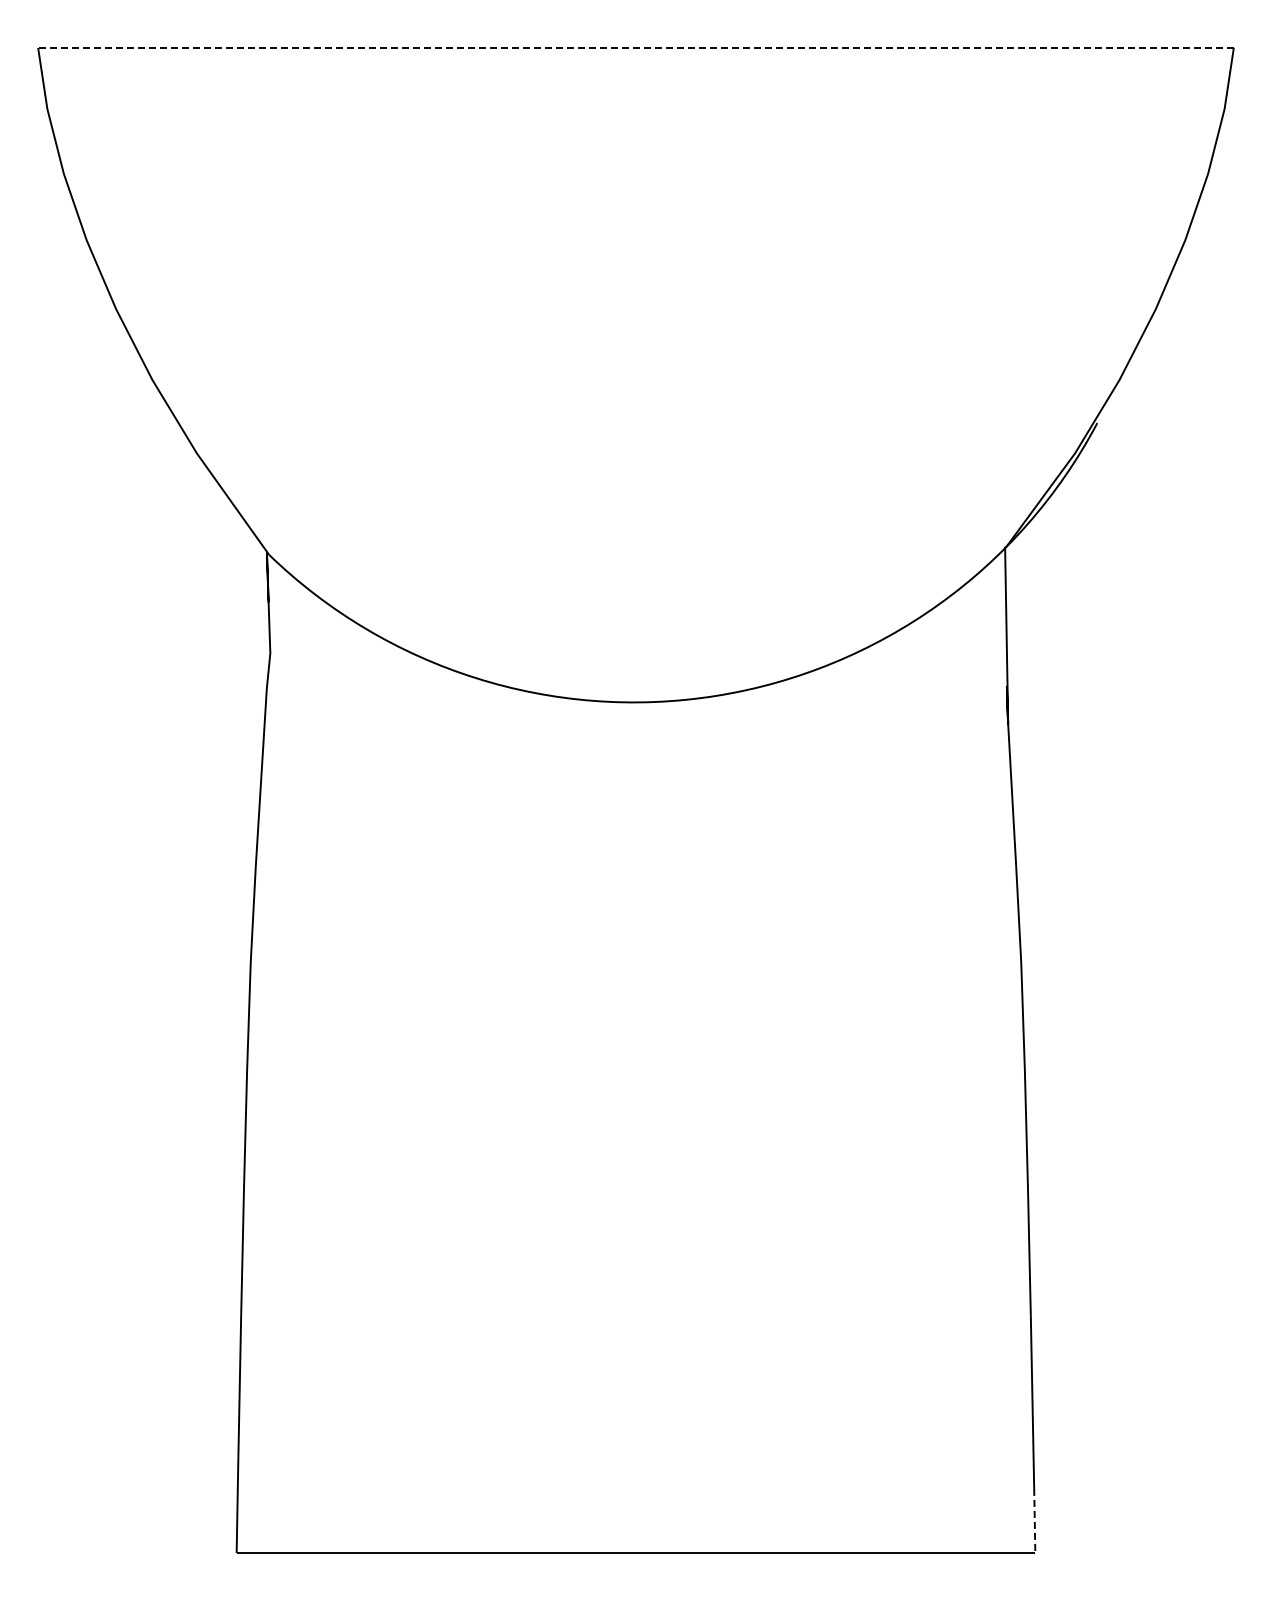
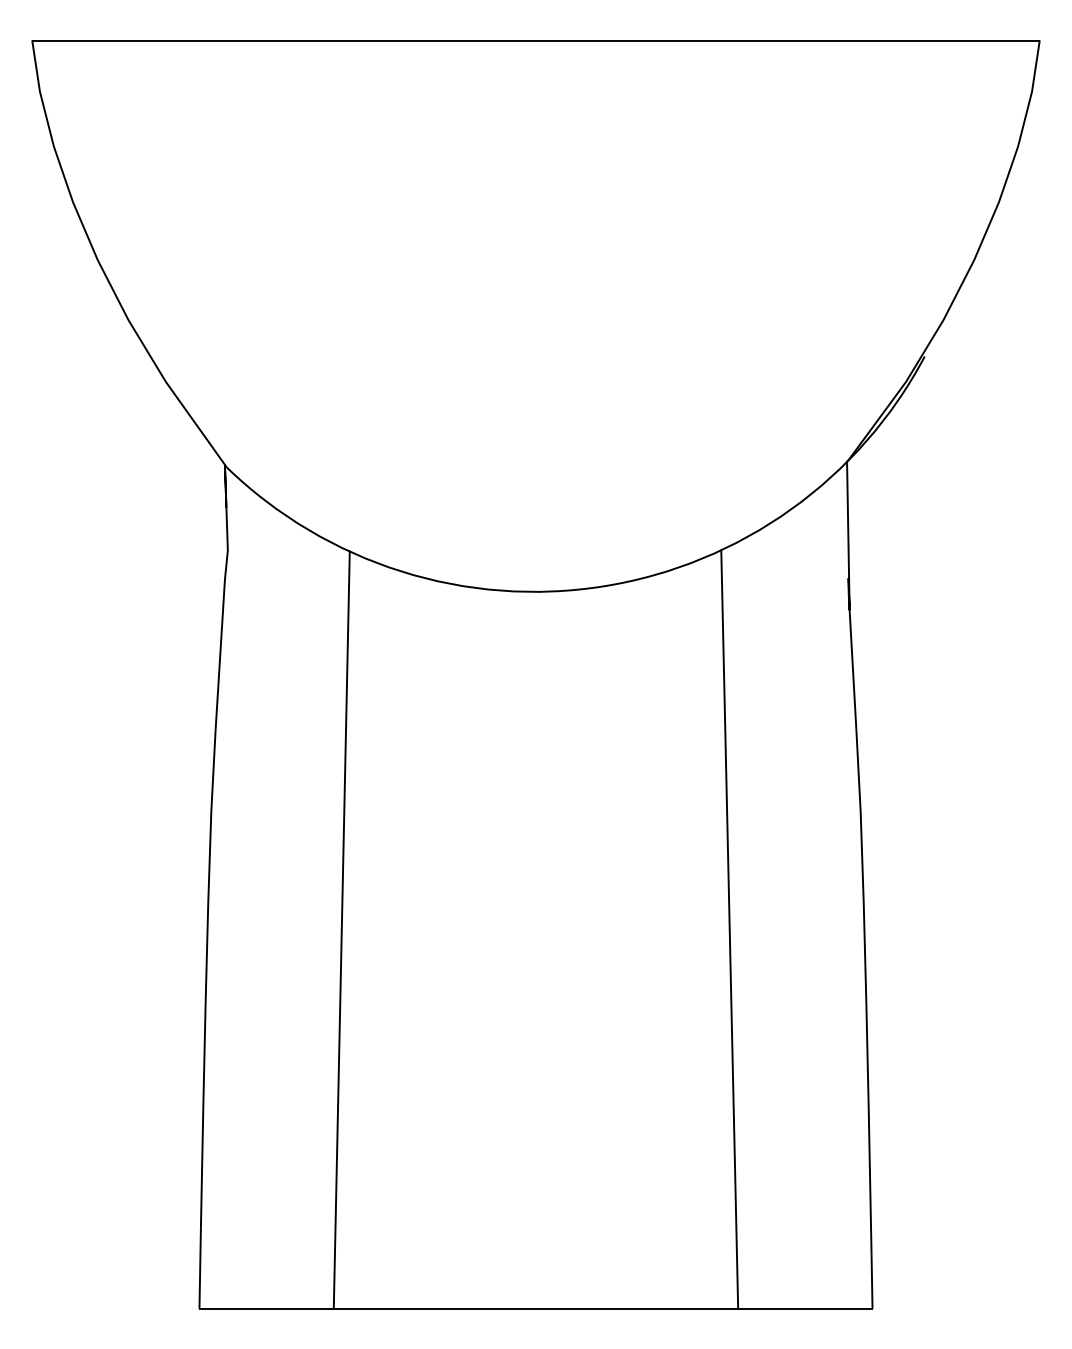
line: (635, 48) -> (535, 40), dashed -> solid
line: (865, 1102) -> (729, 928), added
line: (405, 1103) -> (341, 929), added
line: (1034, 1521) -> (871, 1282), dashed -> solid

